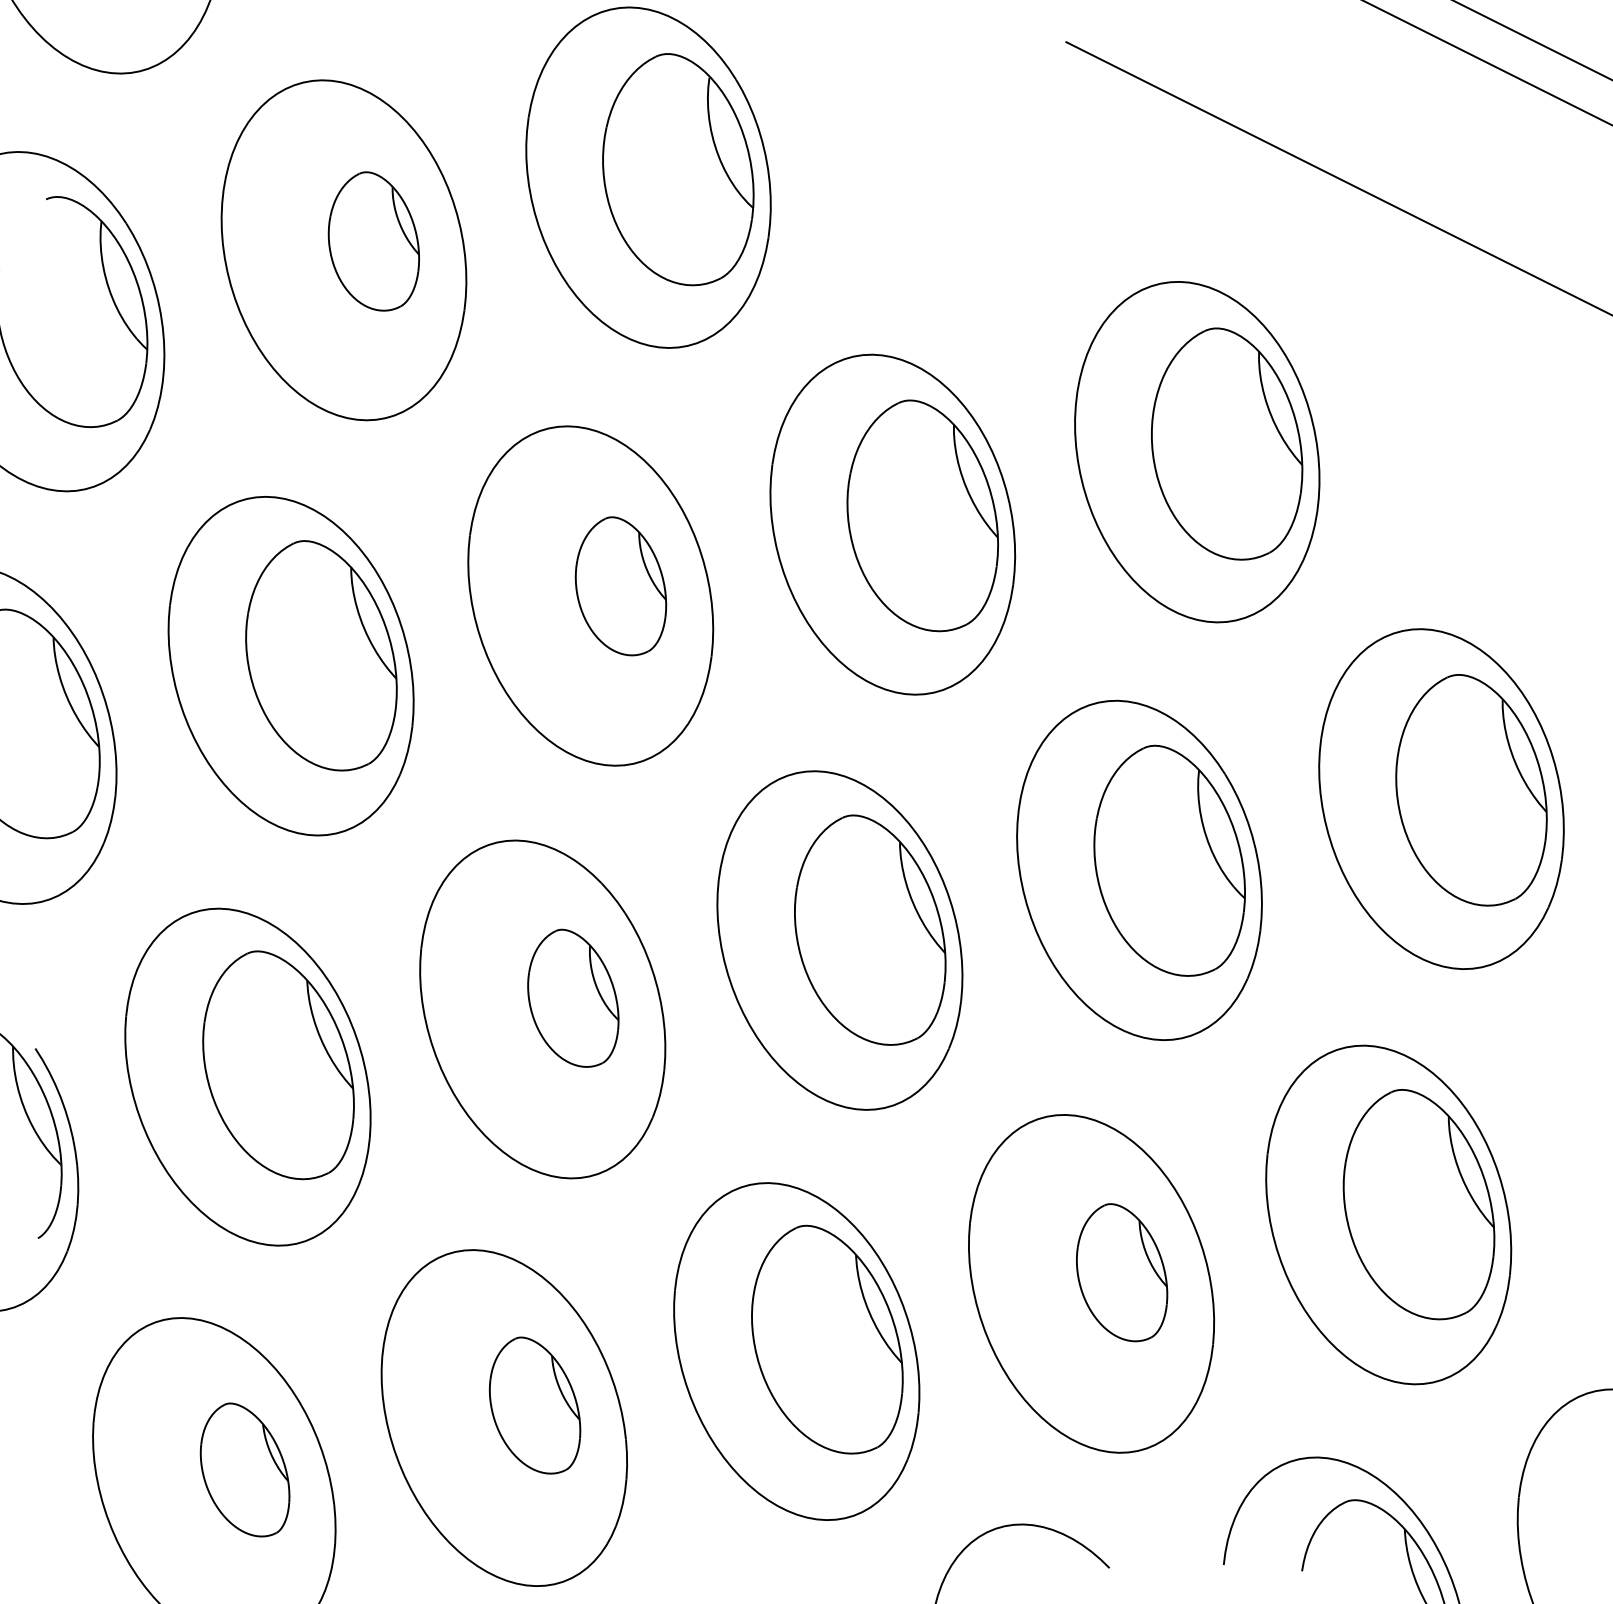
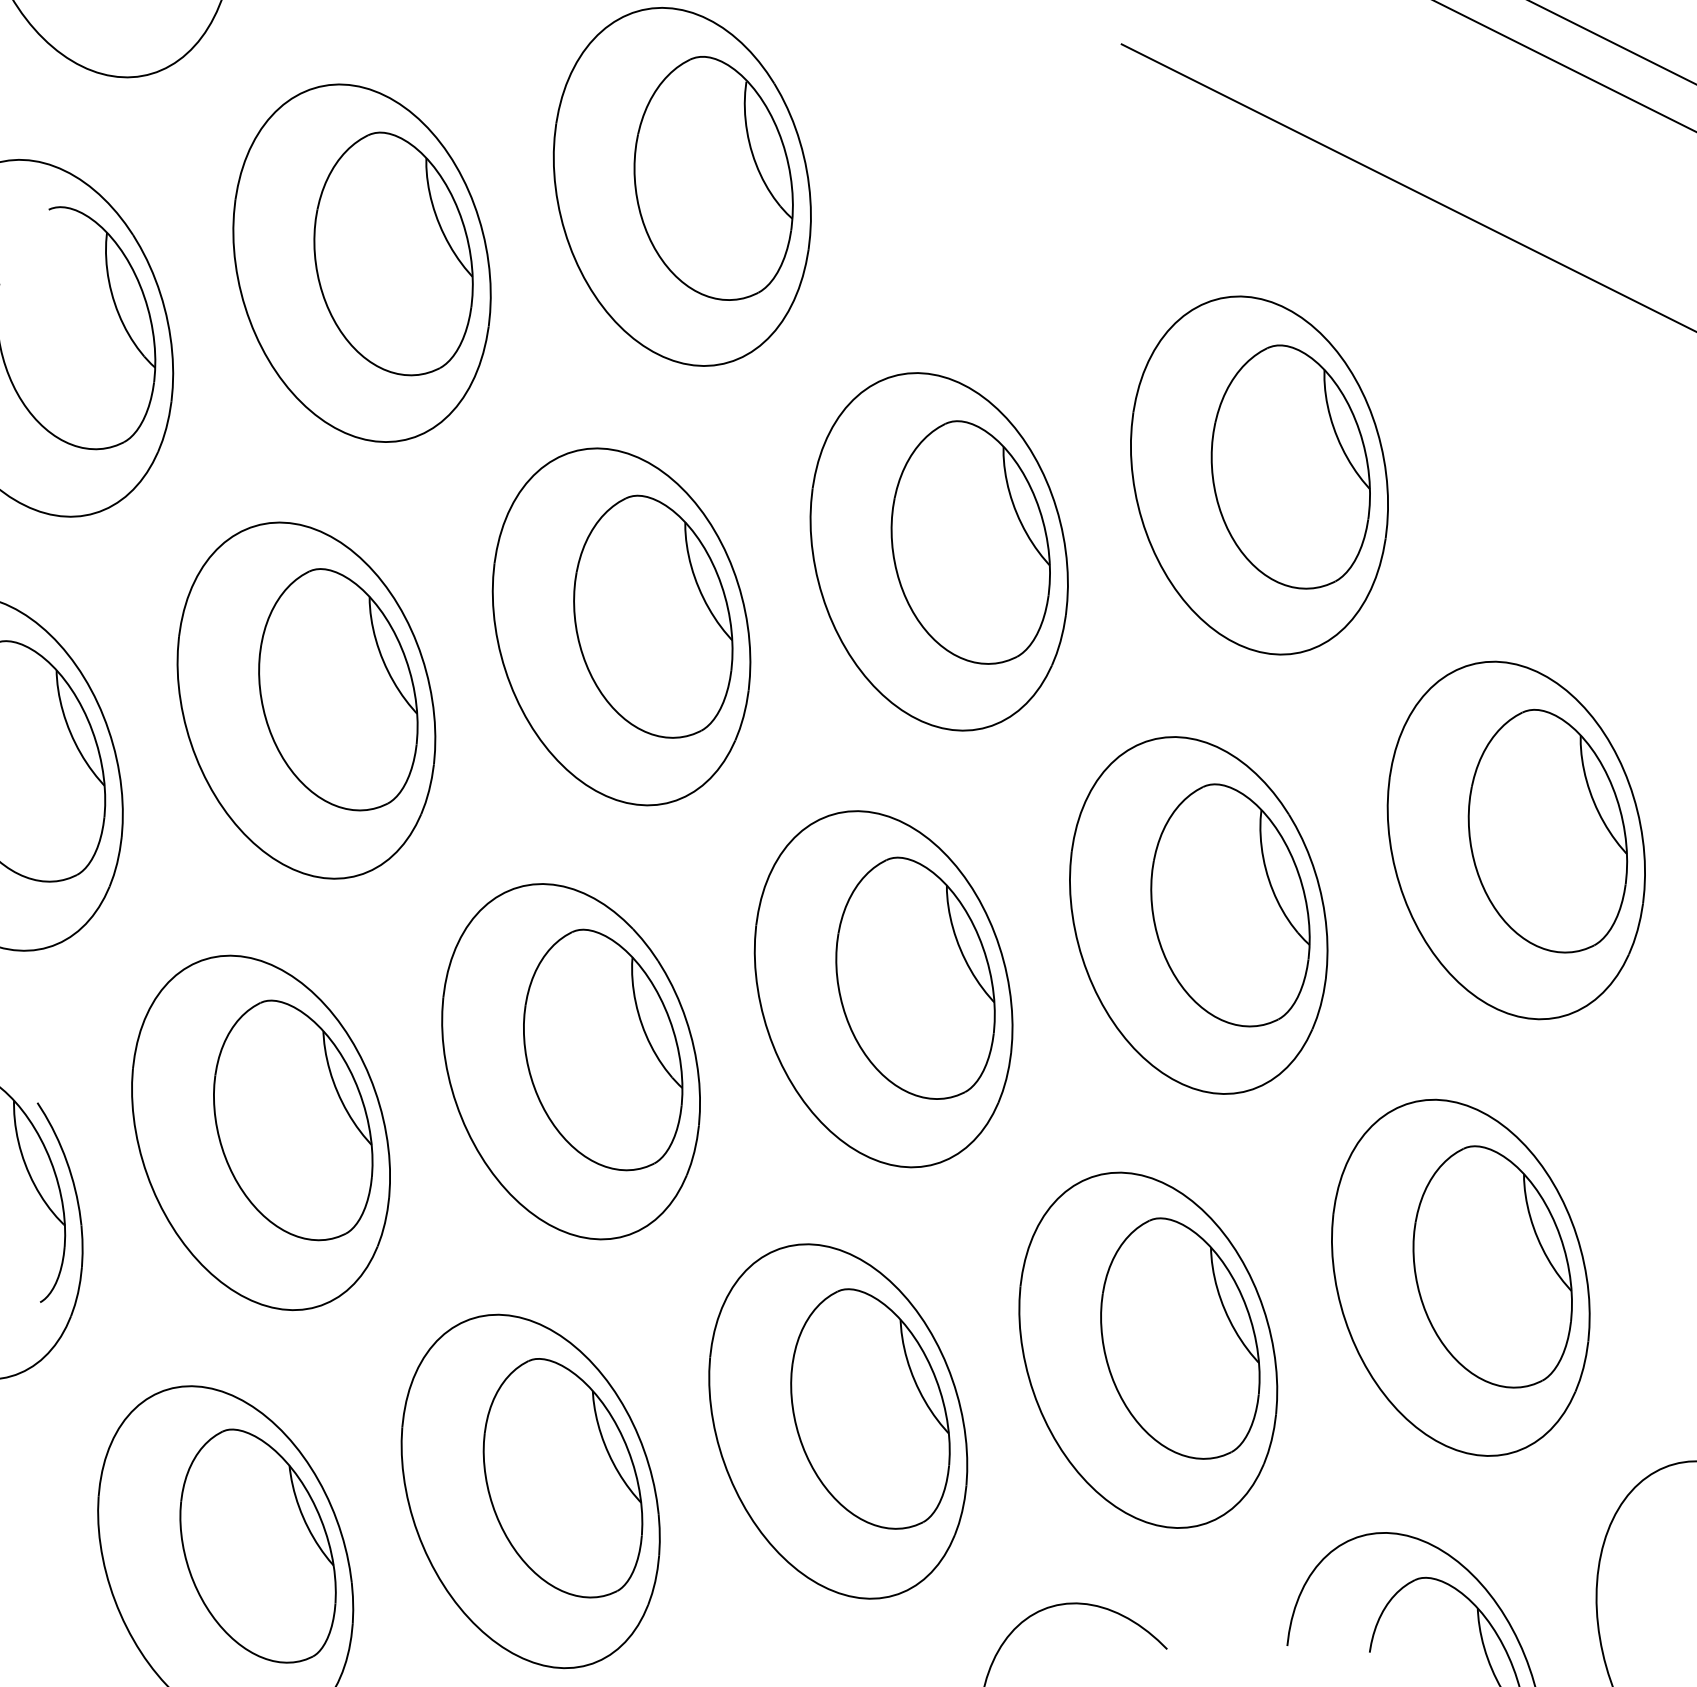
part: (373, 241) -> (393, 253), size x1.67
part: (621, 586) -> (653, 616), size x1.67
part: (573, 997) -> (603, 1049), size x1.67
part: (1122, 1272) -> (1180, 1338), size x1.67
part: (534, 1405) -> (562, 1478), size x1.67
part: (244, 1469) -> (257, 1545), size x1.67

